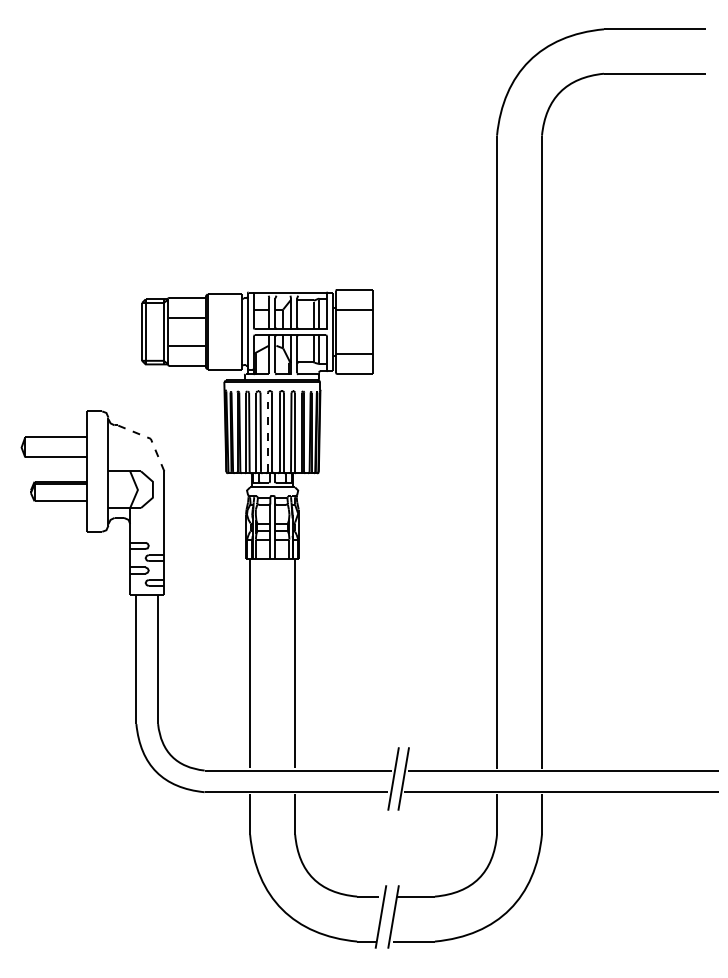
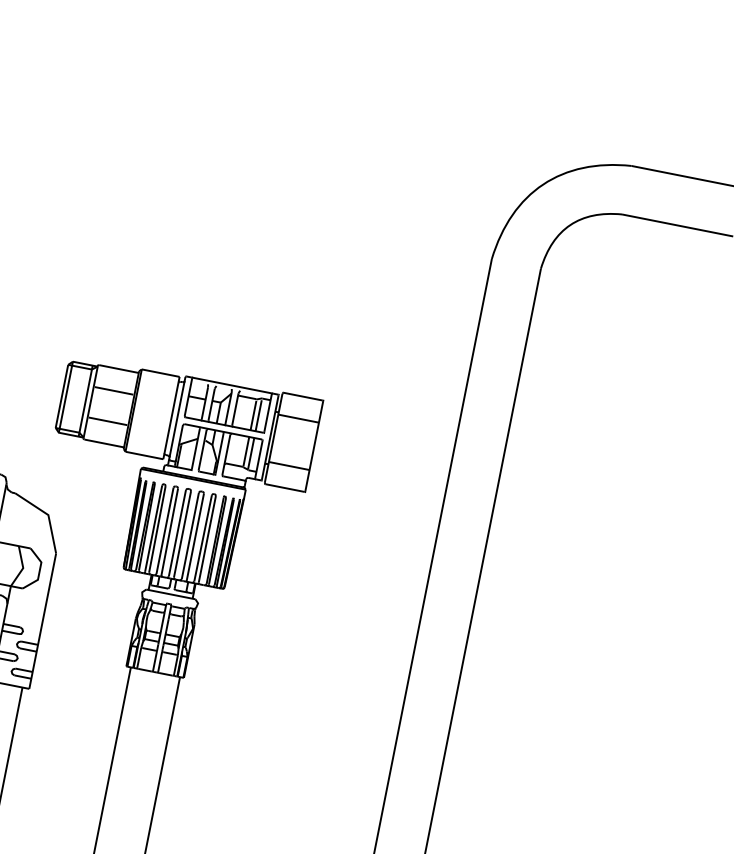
line: (267, 432) -> (177, 533), dashed -> solid
line: (150, 438) -> (48, 514), dashed -> solid

